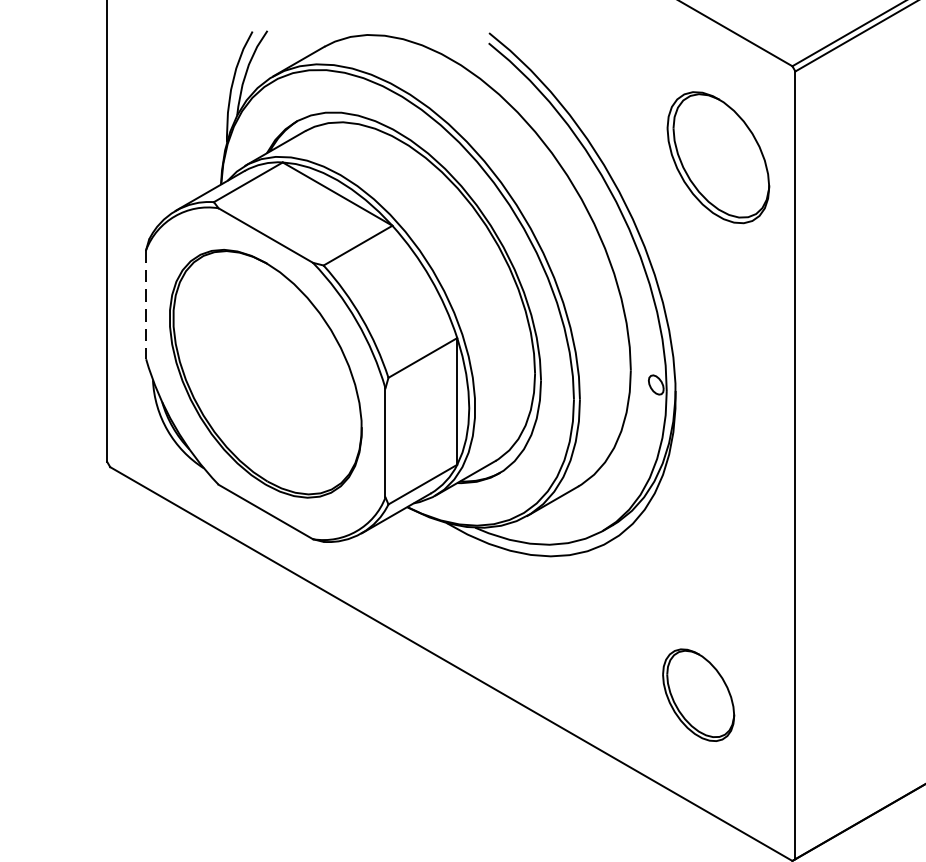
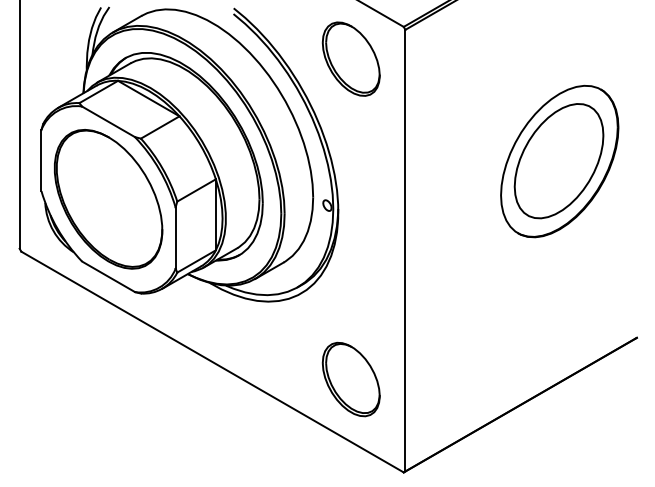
part: (717, 156) -> (350, 58), moved
line: (146, 304) -> (41, 160), dashed -> solid
part: (697, 695) -> (350, 379), size x1.43

